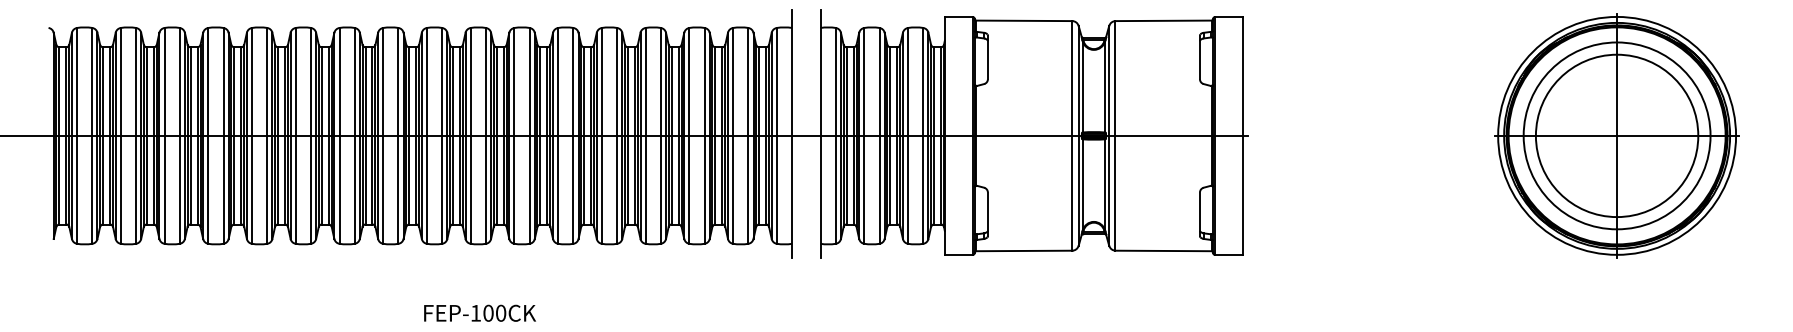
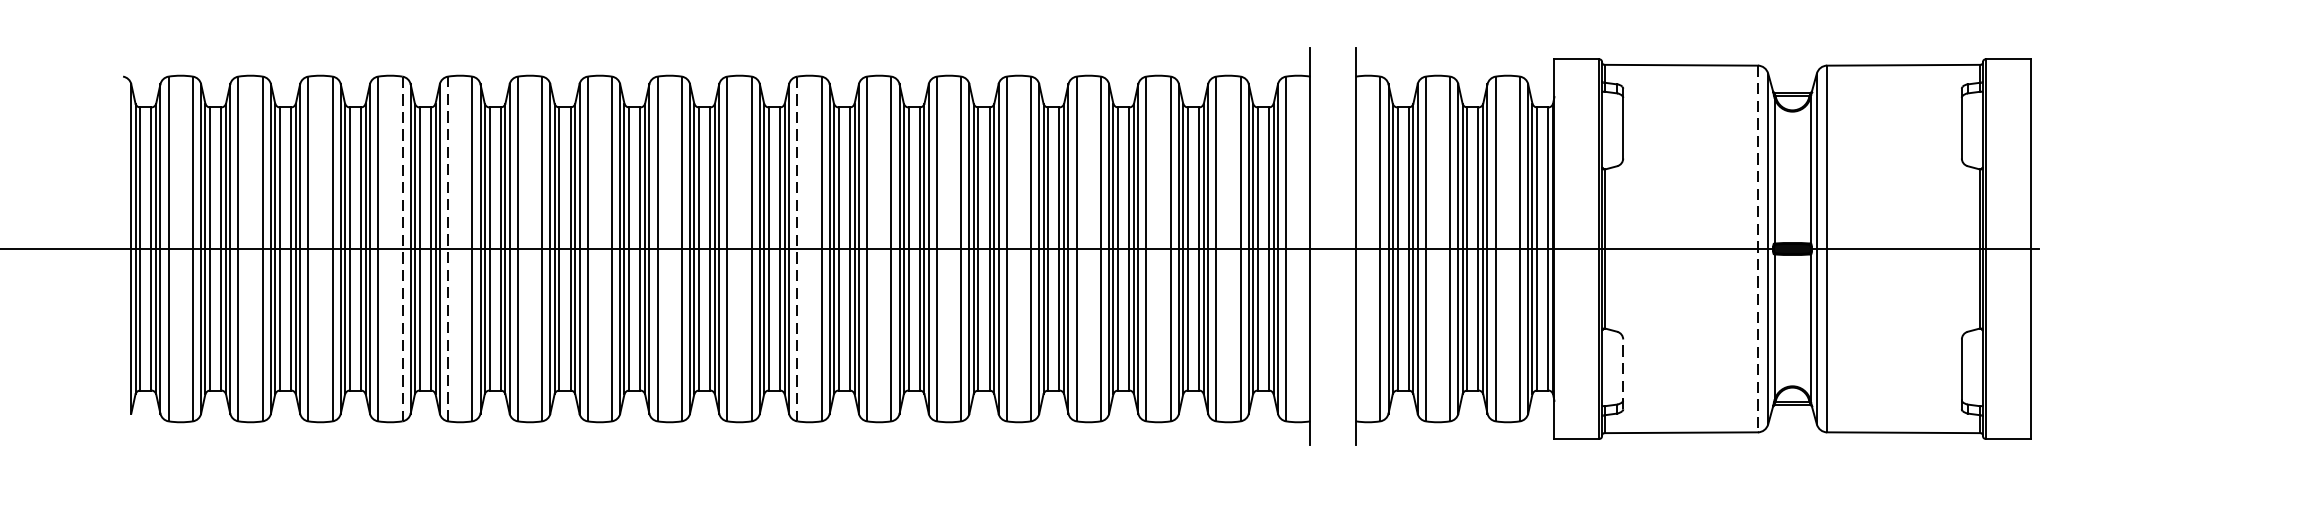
line: (223, 135) -> (402, 248), solid -> dashed
line: (252, 135) -> (448, 248), solid -> dashed
line: (470, 135) -> (796, 248), solid -> dashed
line: (1072, 135) -> (1758, 248), solid -> dashed
line: (987, 214) -> (1622, 374), solid -> dashed

